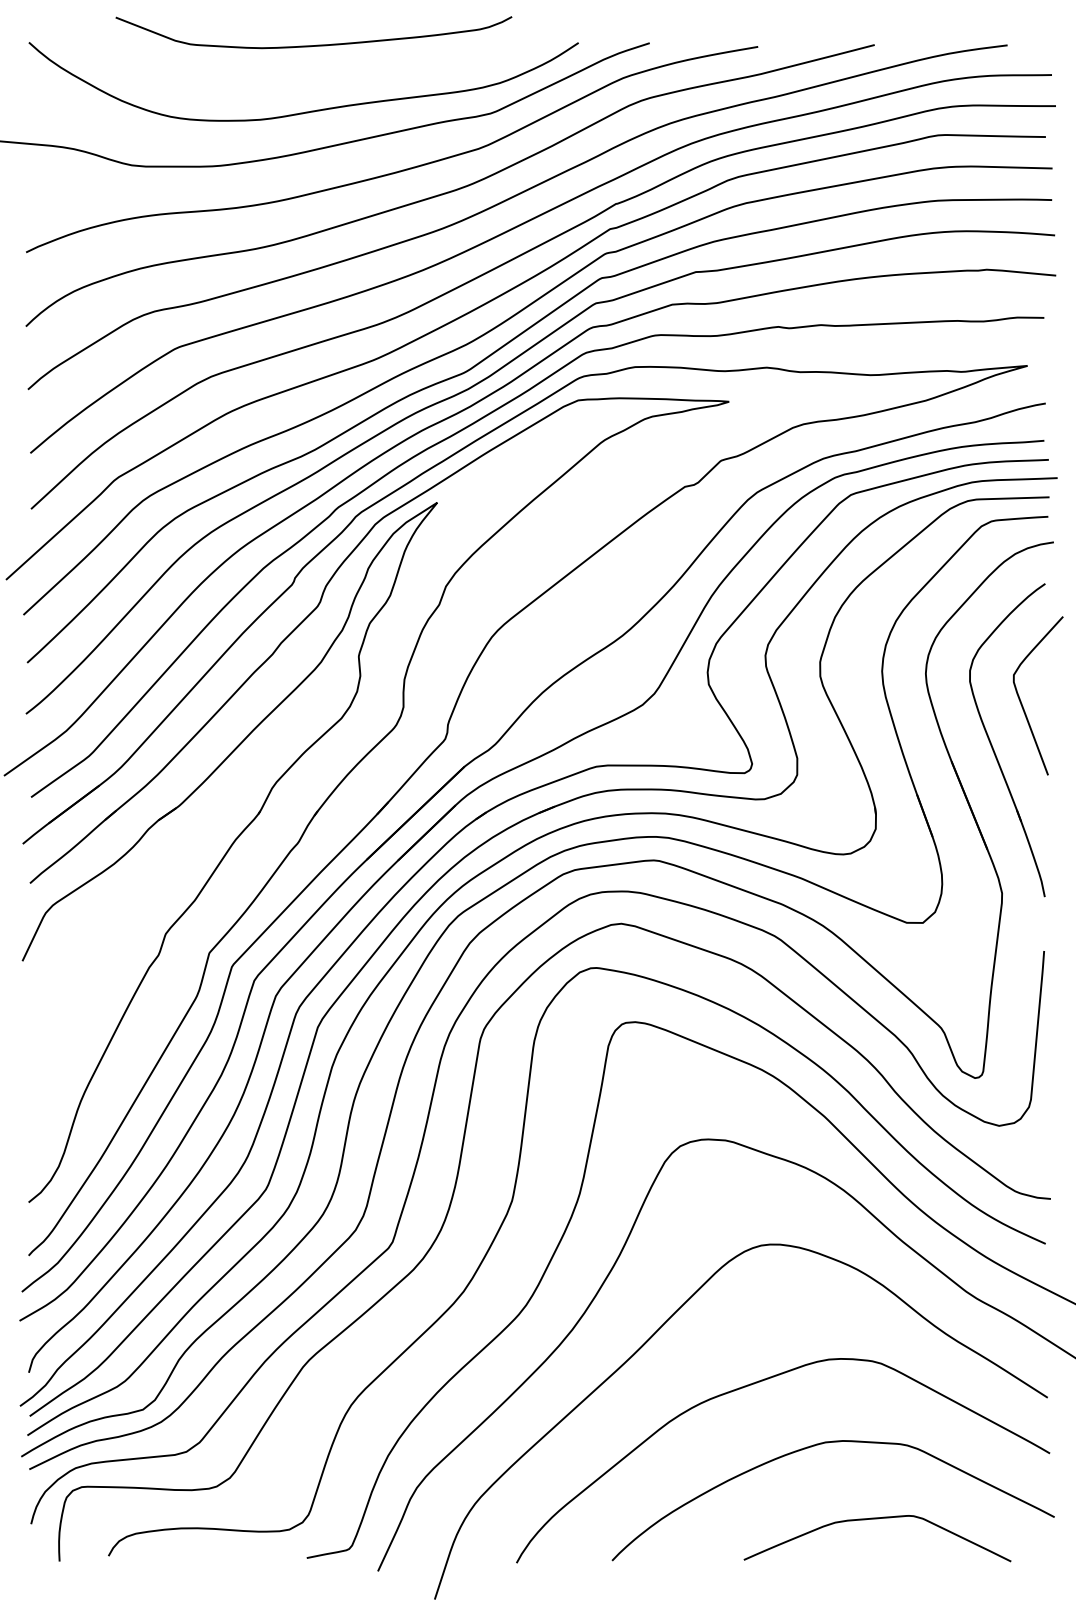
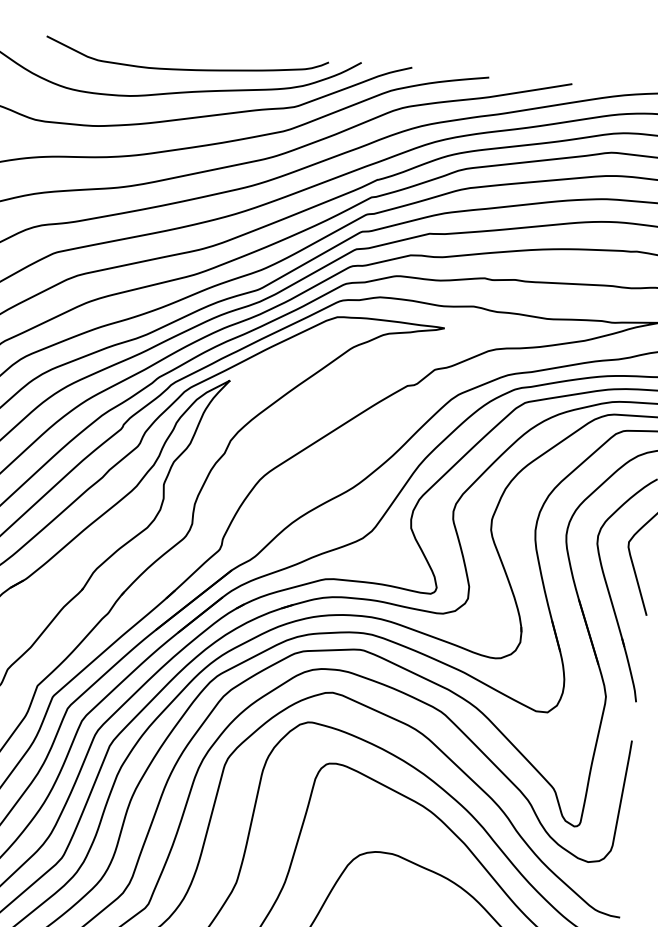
curve: (316, 44) -> (187, 68), moved

